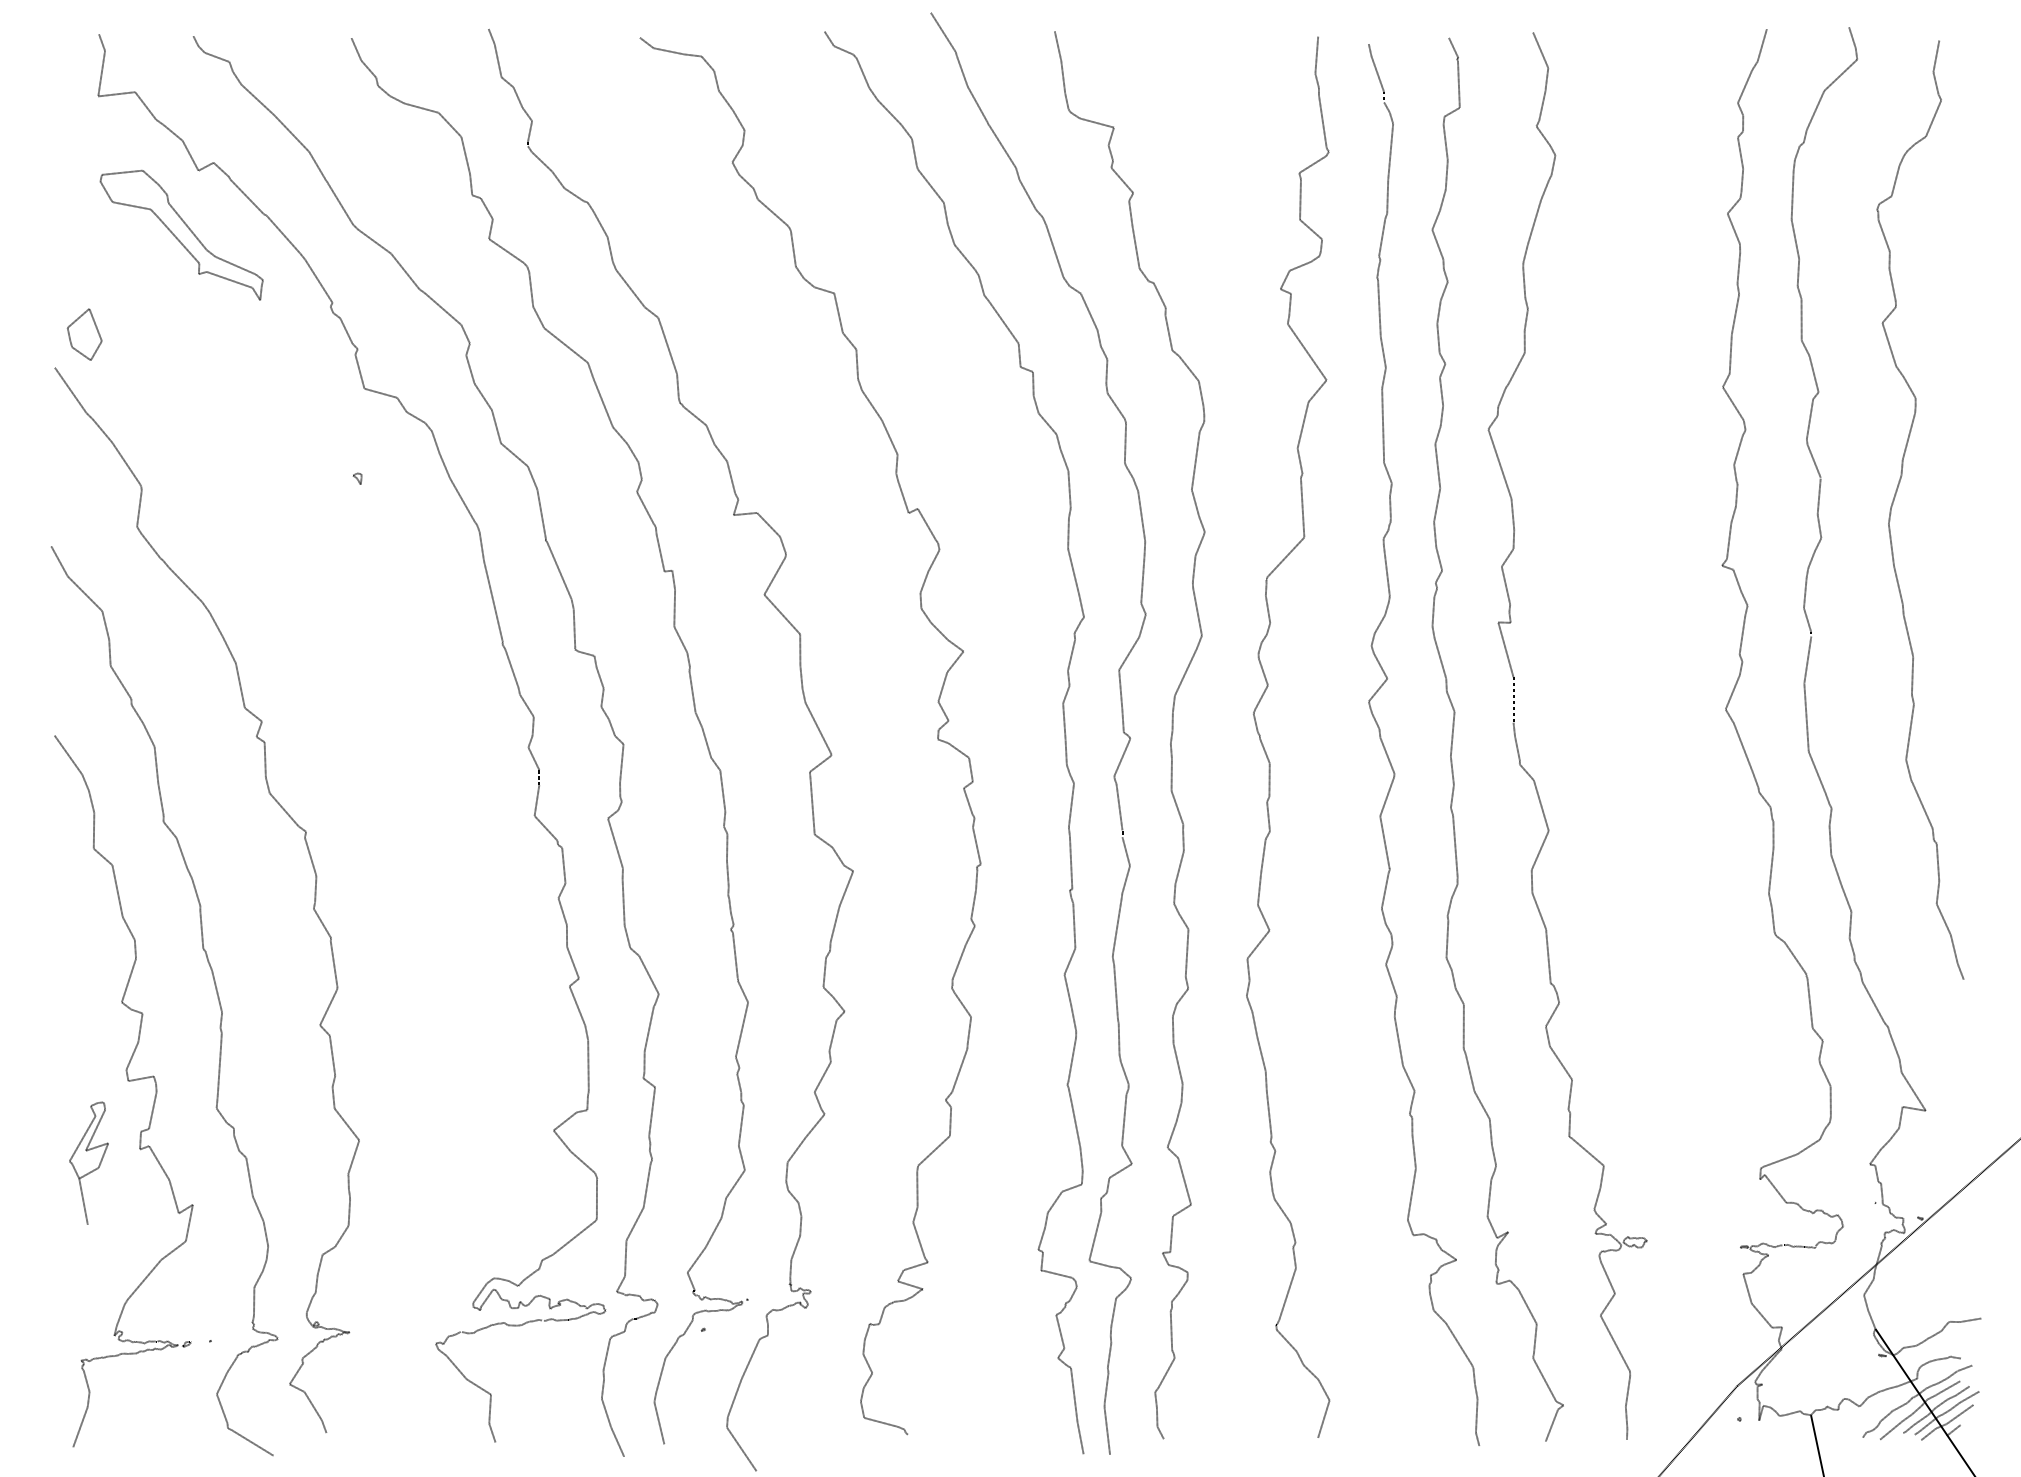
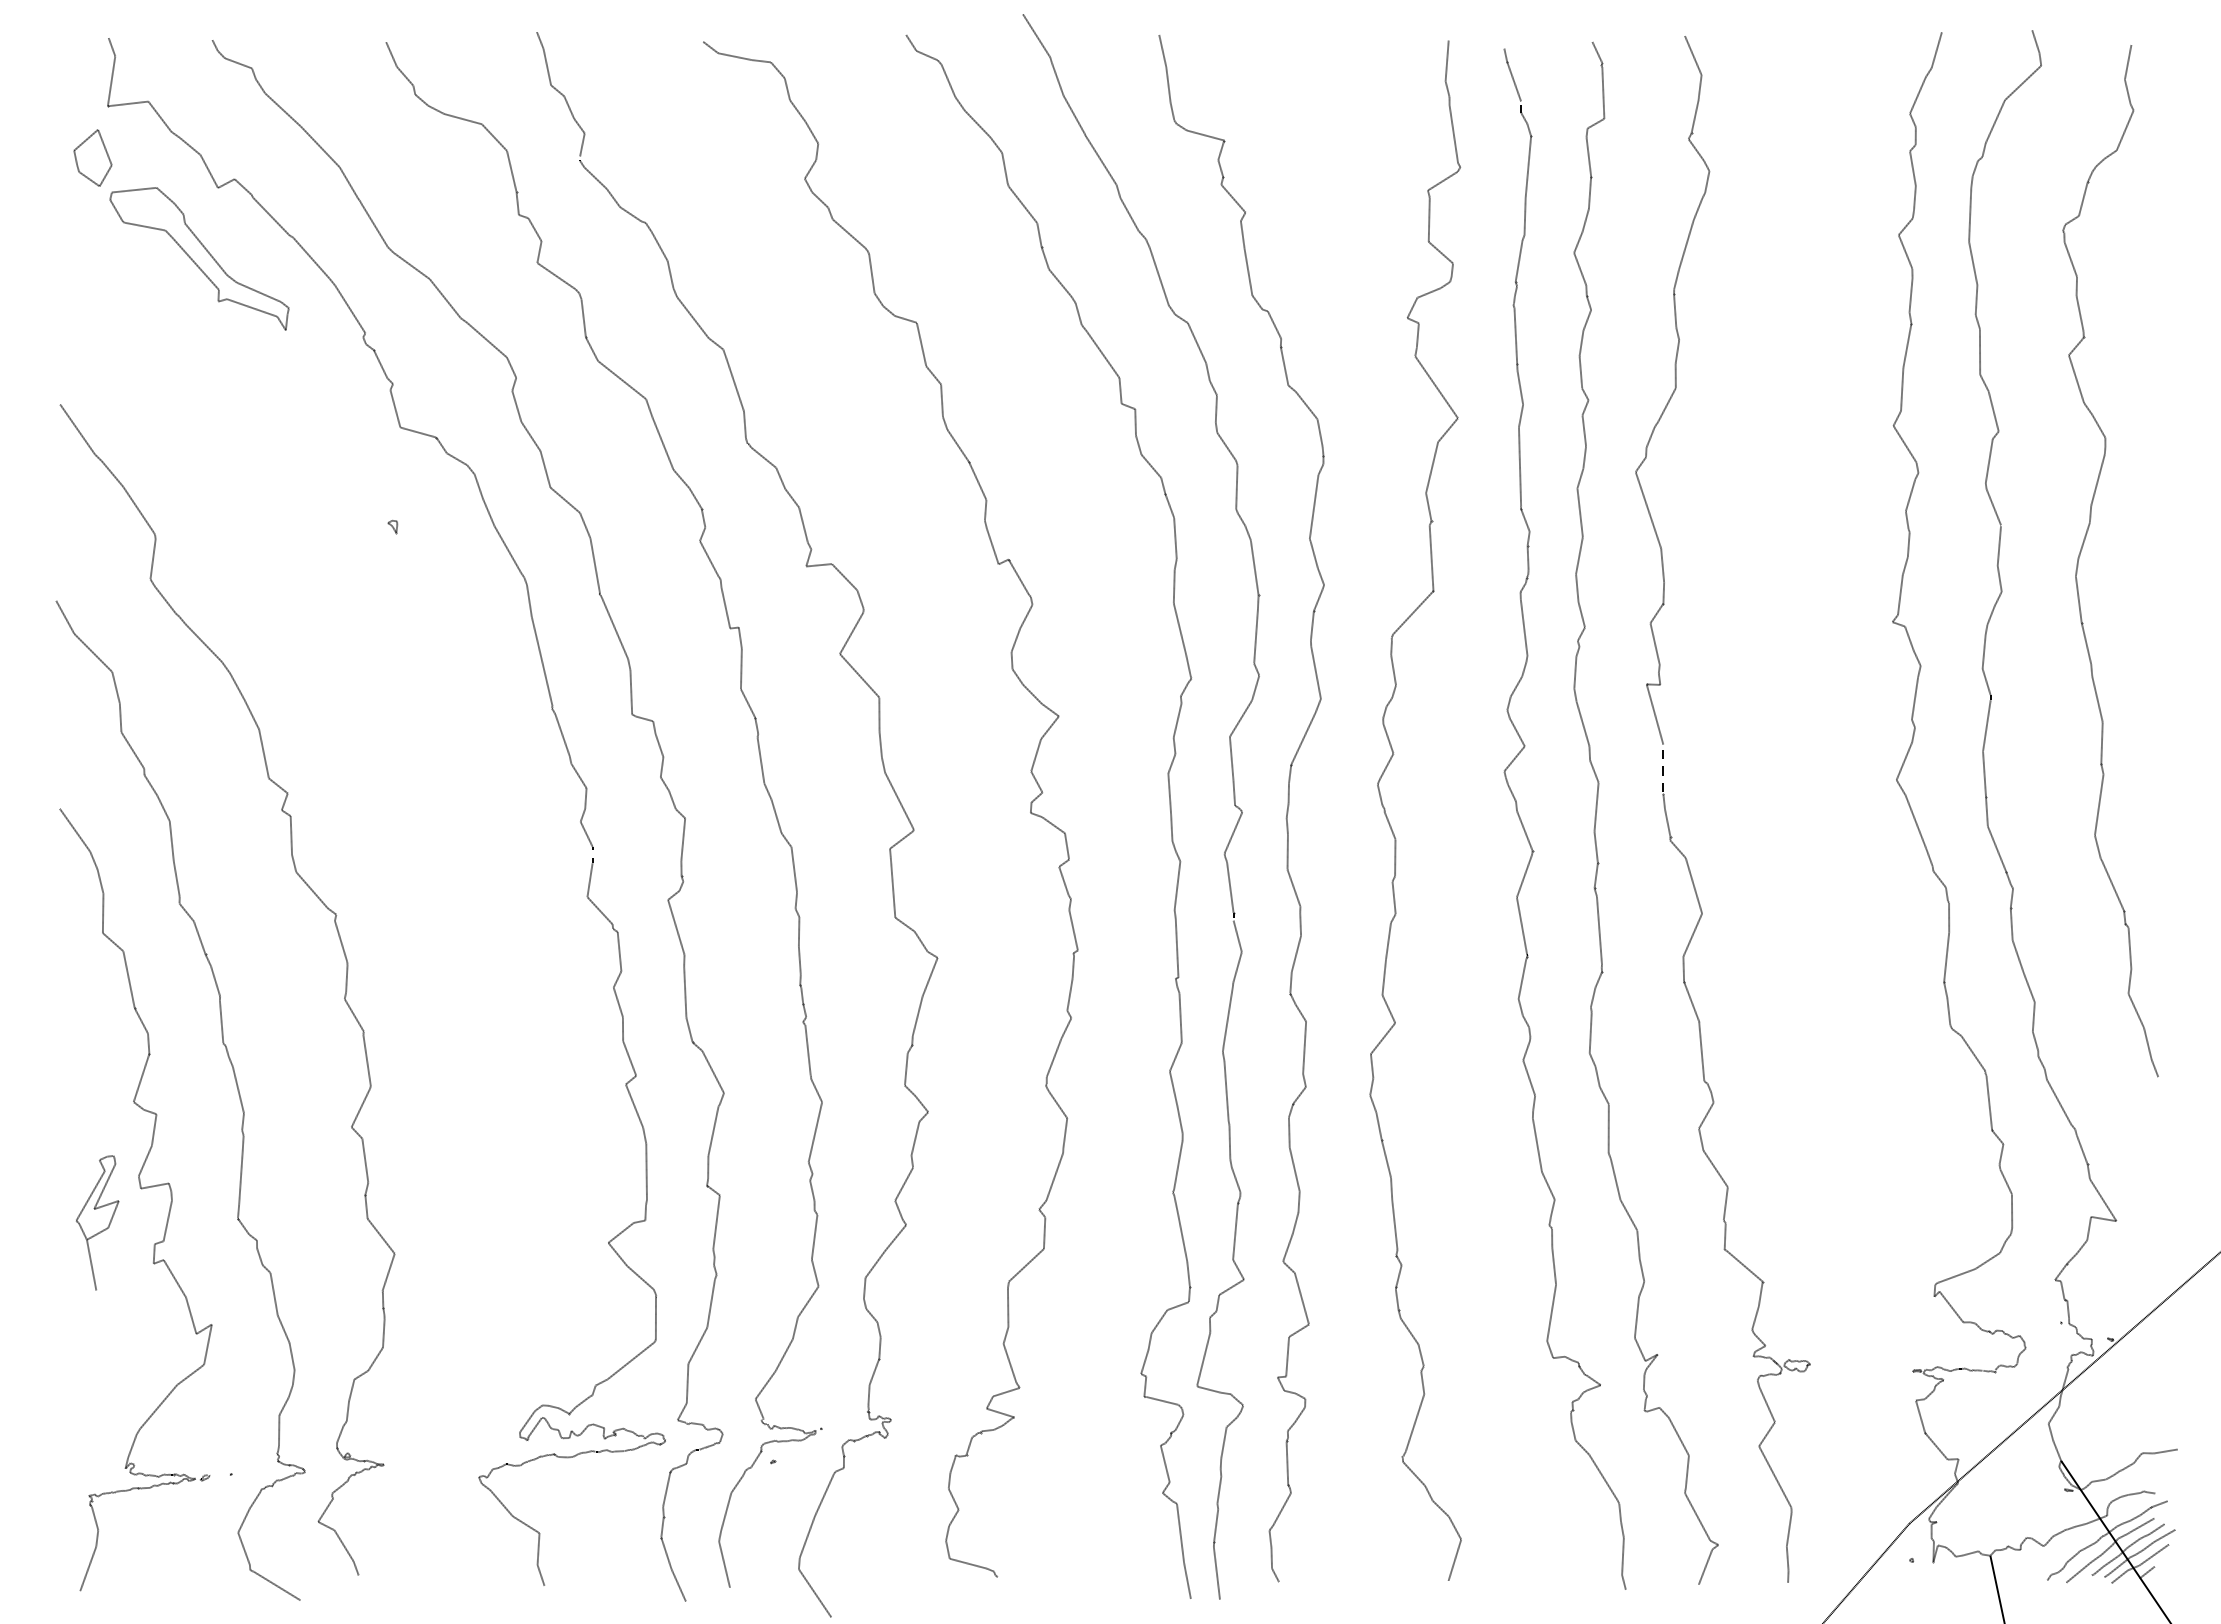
part: (84, 334) -> (92, 157), moved
curve: (92, 1170) -> (101, 1230), moved

